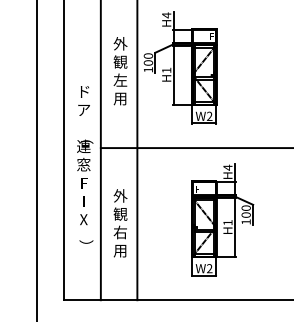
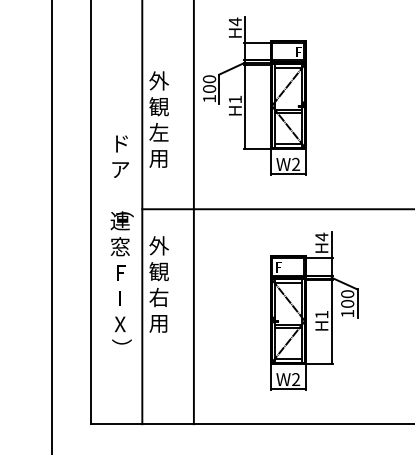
text: (120, 71) -> (158, 119), moved
text: (84, 155) -> (121, 233), moved
text: (120, 223) -> (158, 284), moved

